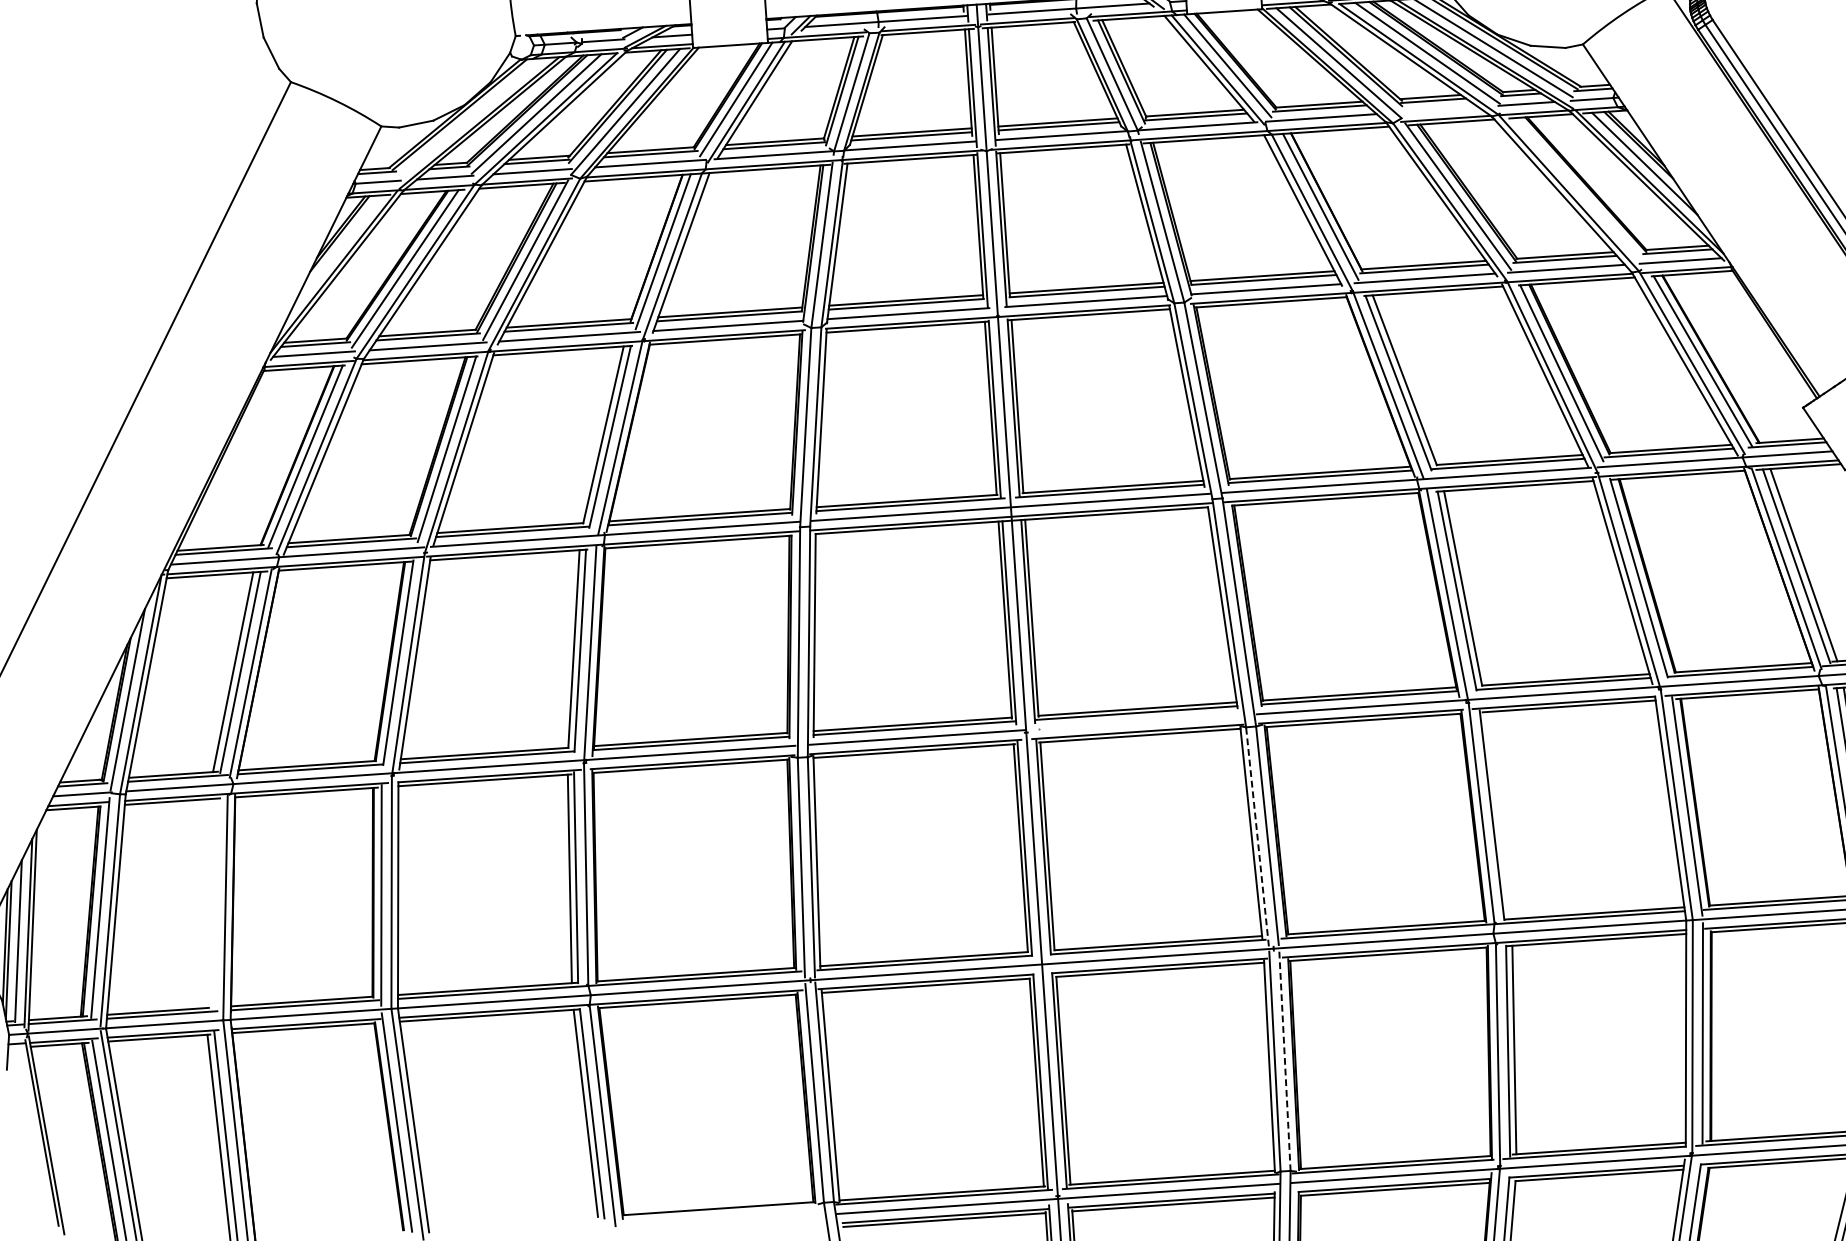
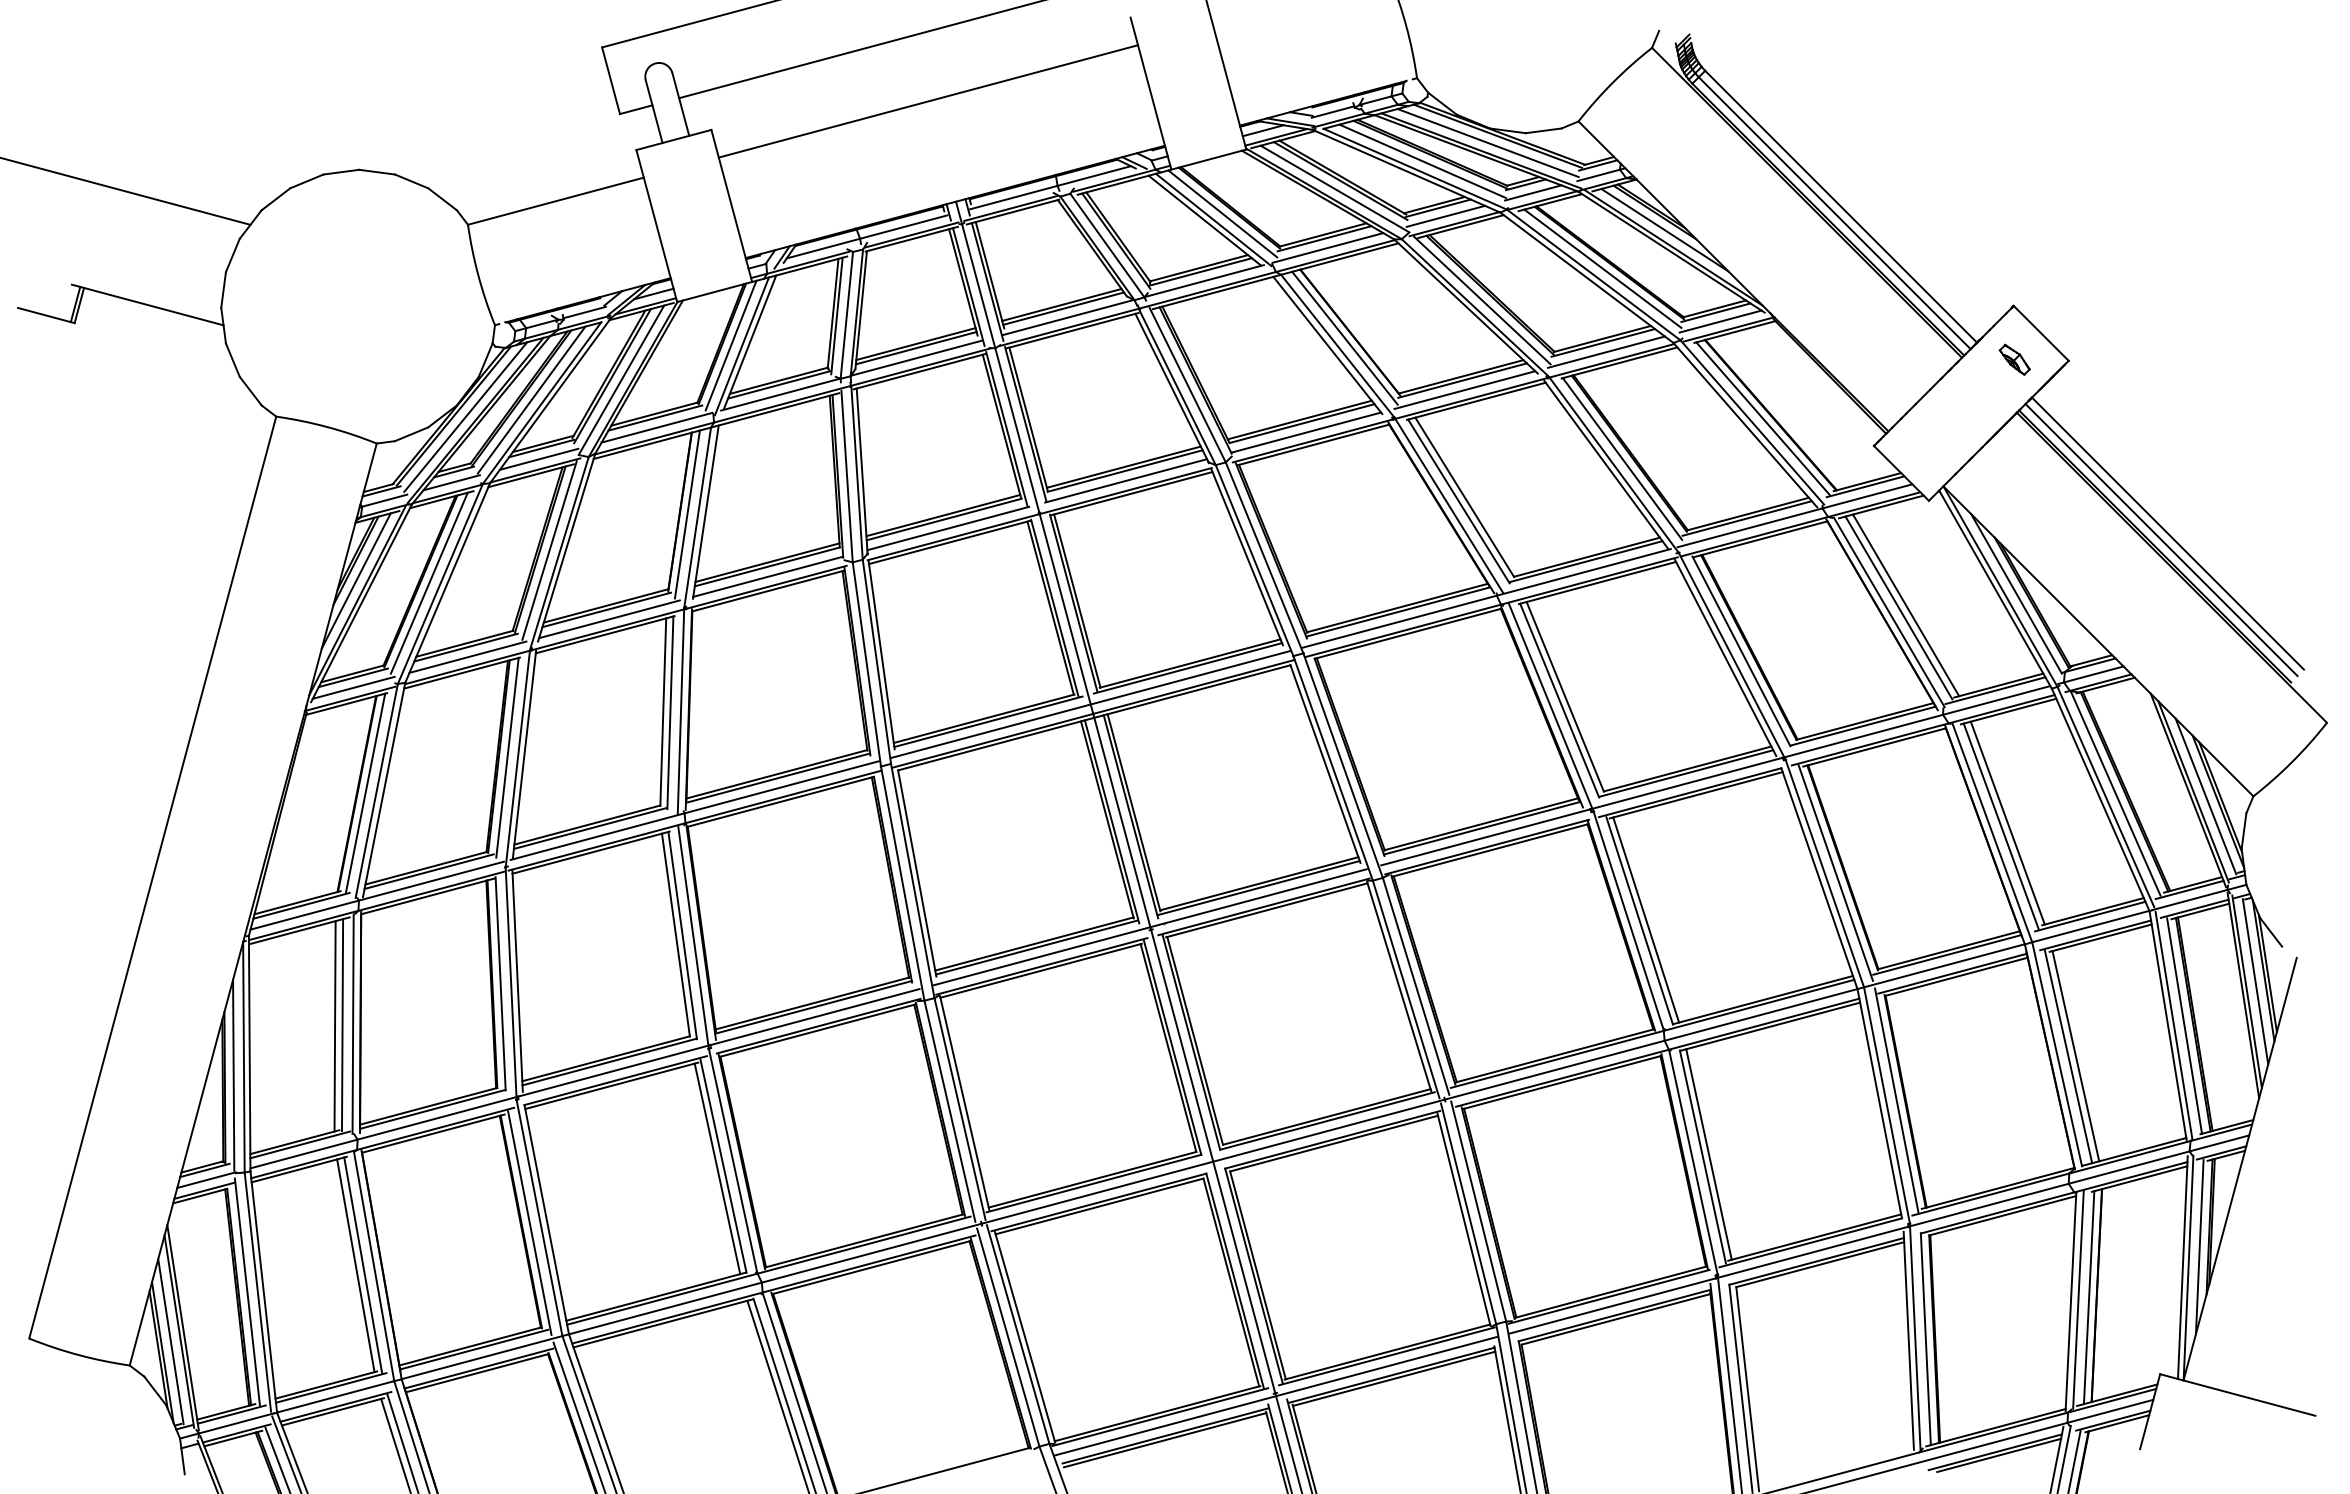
line: (1439, 108) -> (1445, 215), added
line: (470, 117) -> (465, 416), added
line: (1578, 188) -> (1602, 268), added
line: (335, 252) -> (355, 580), added
line: (1134, 721) -> (1258, 897), added
line: (1498, 815) -> (1646, 919), added
line: (1257, 836) -> (1406, 989), dashed -> solid
line: (208, 903) -> (355, 1265), added
line: (215, 903) -> (363, 1264), added
line: (1284, 1062) -> (1478, 1212), dashed -> solid

